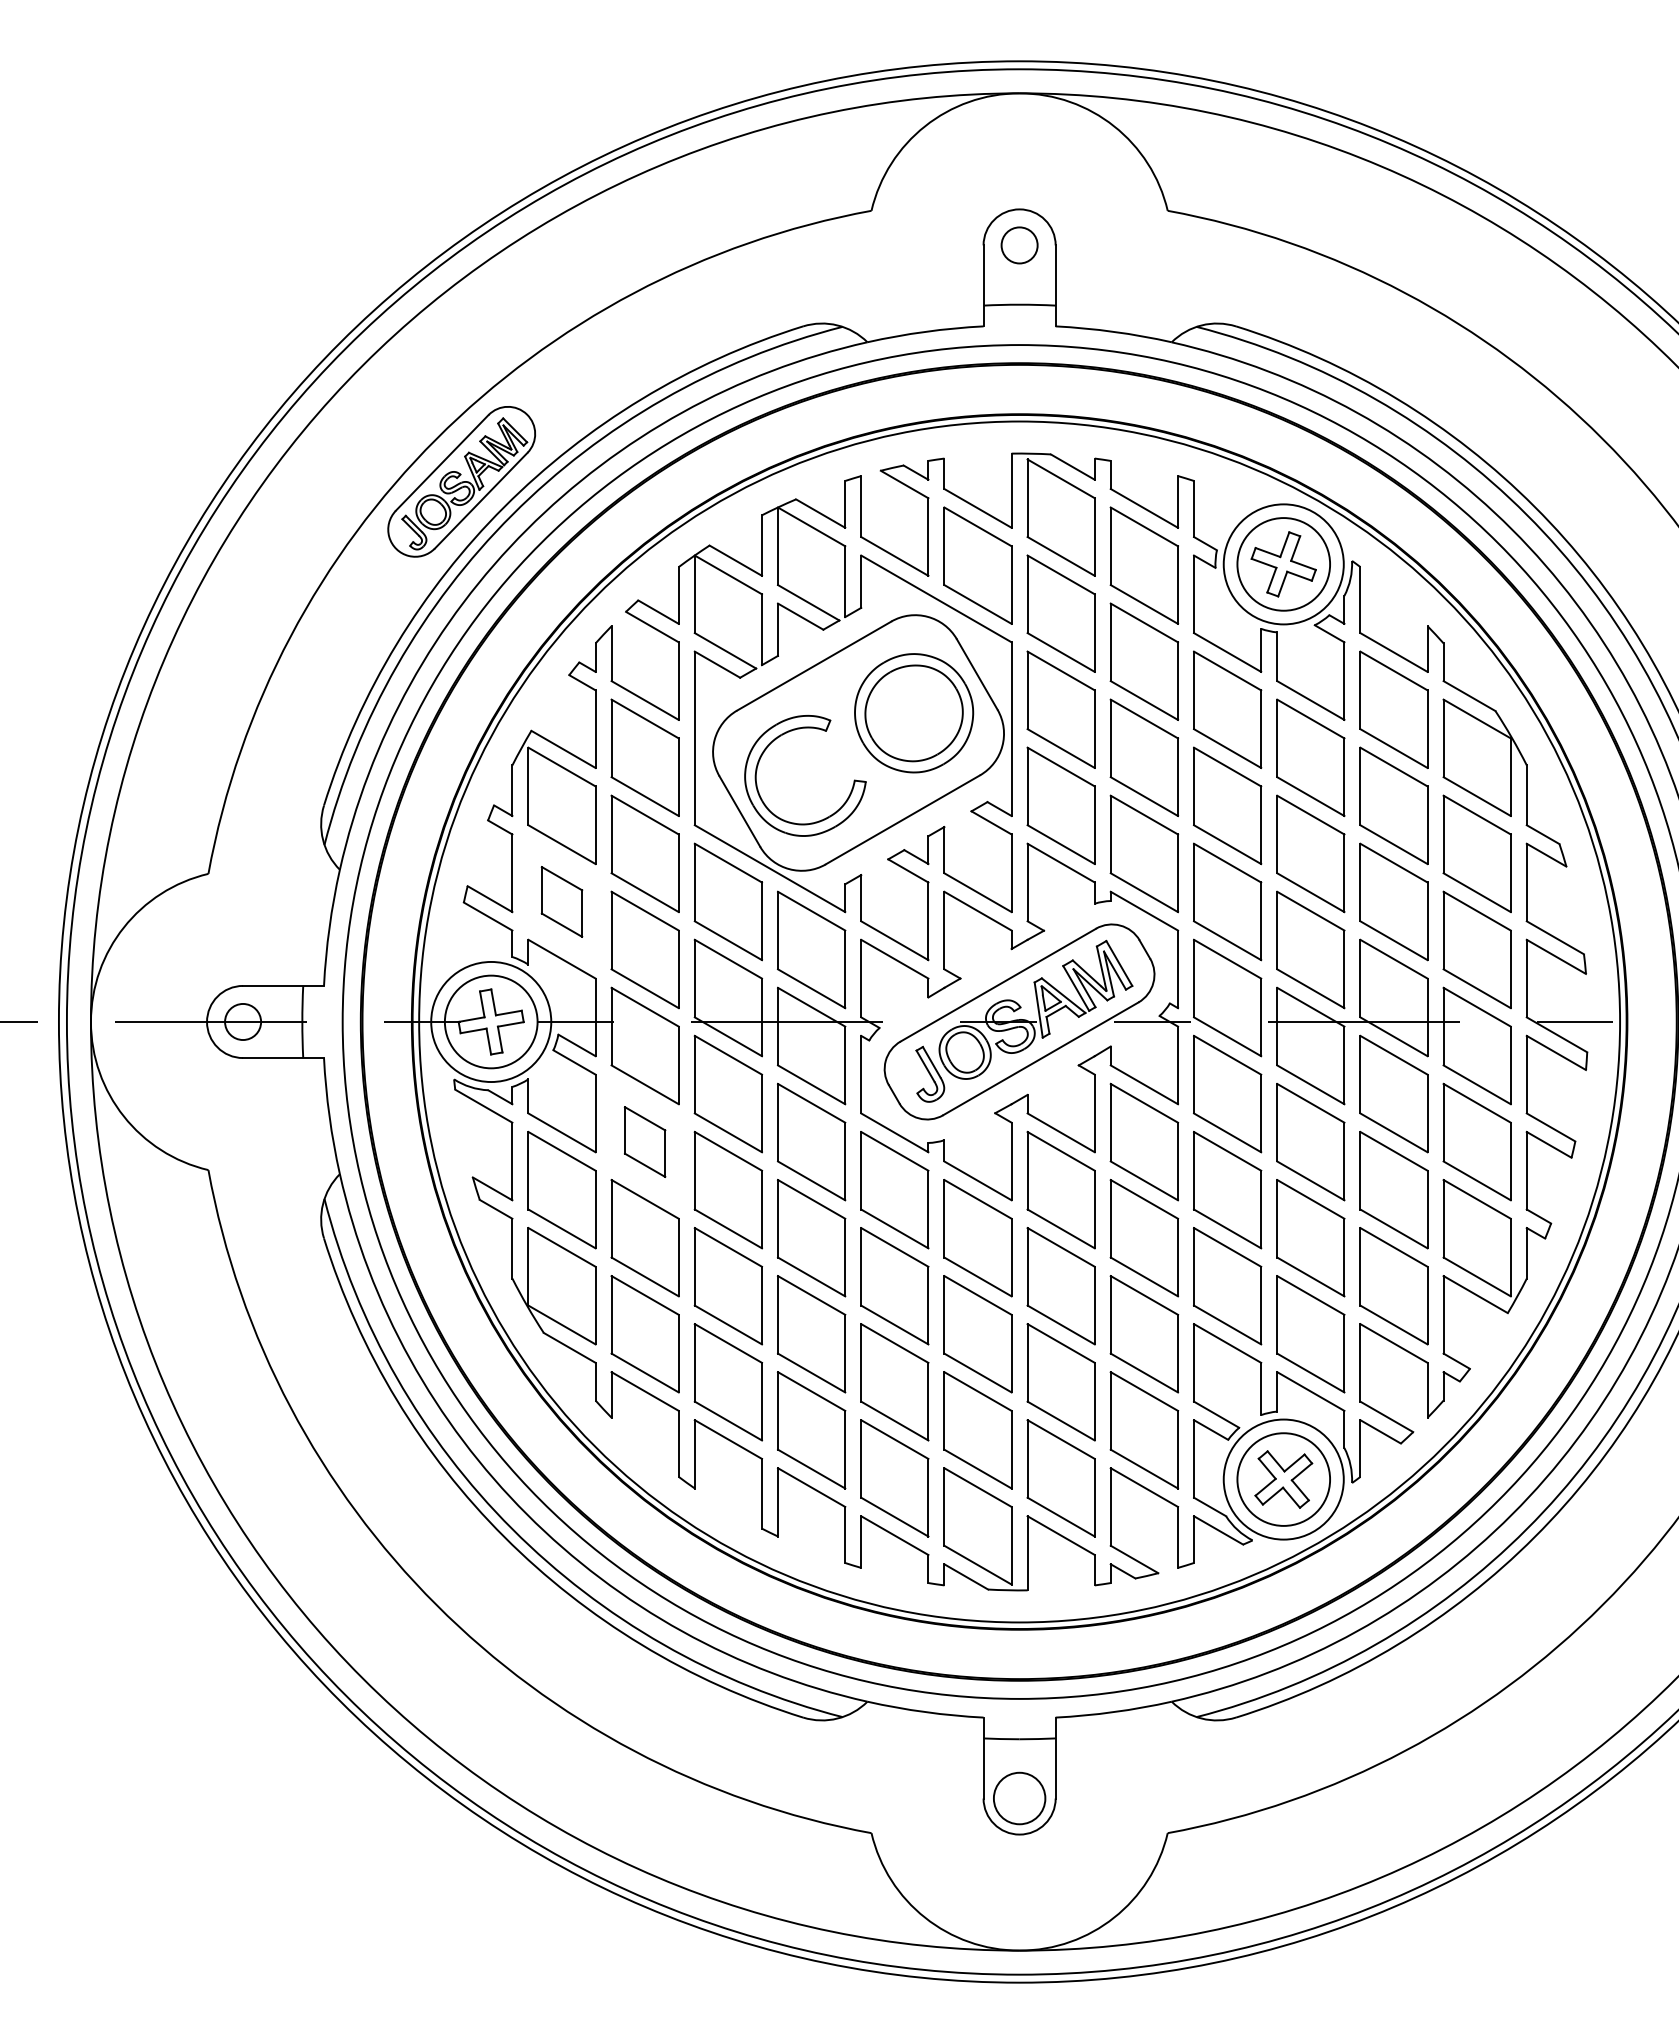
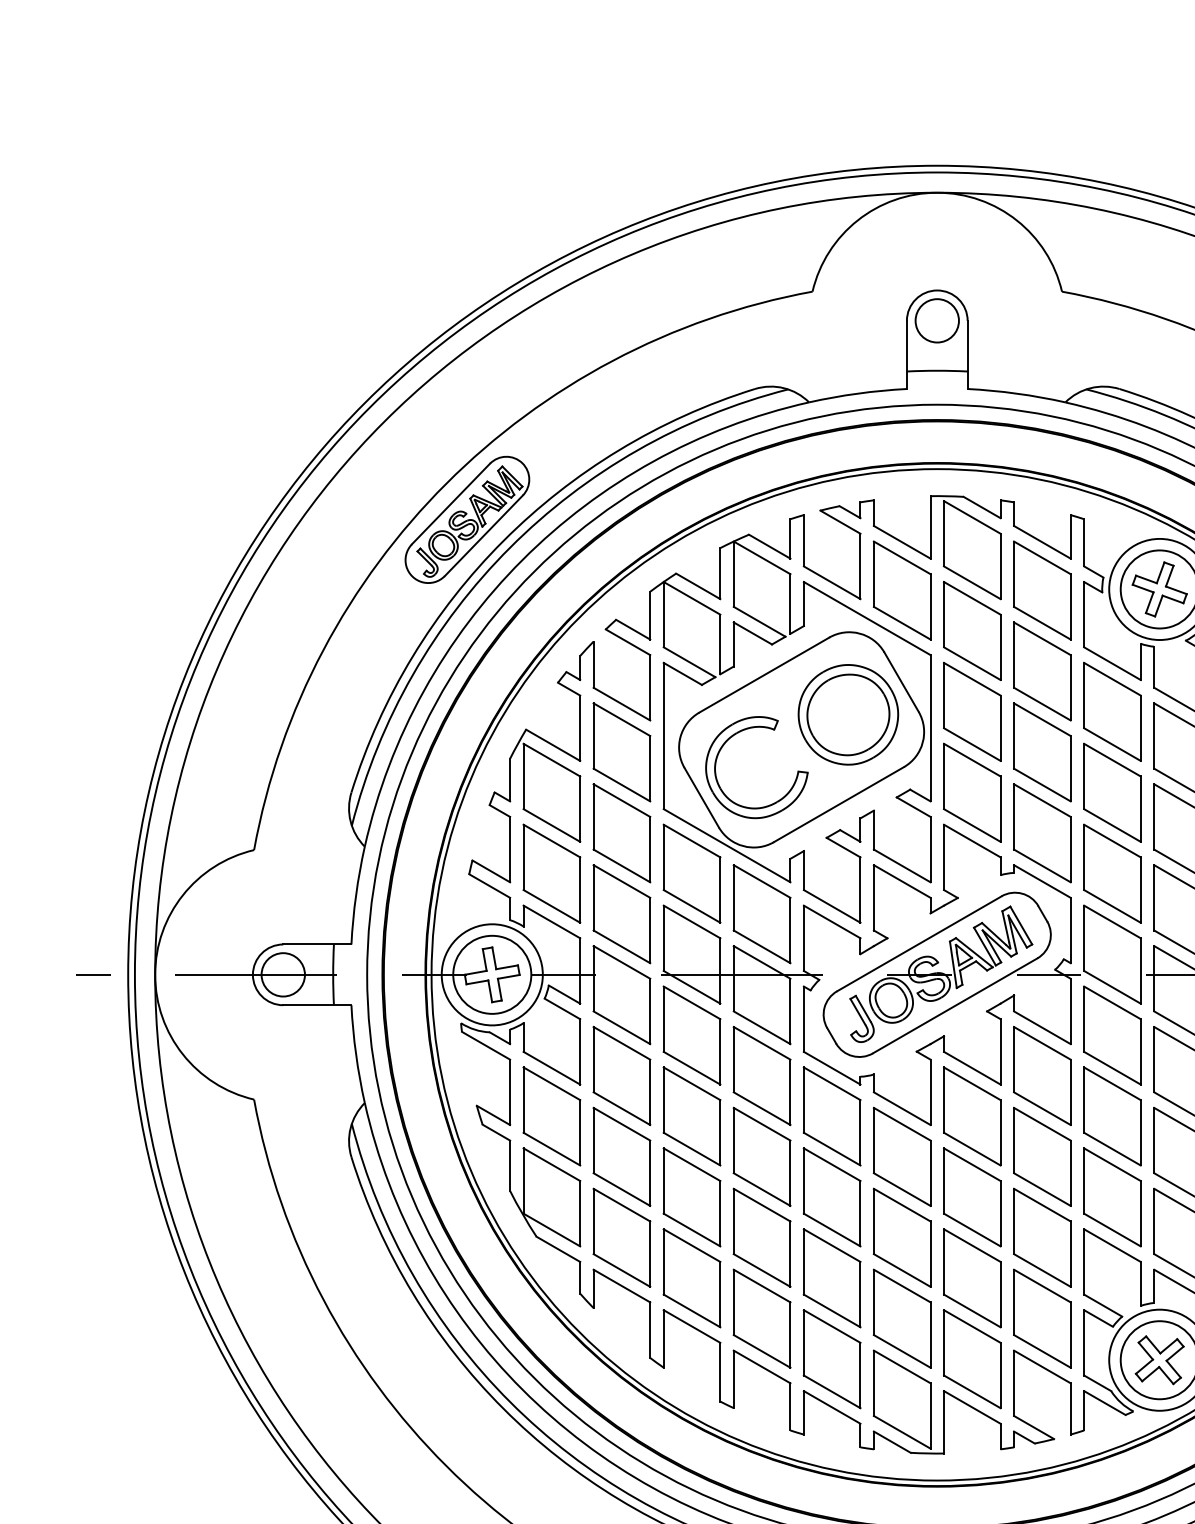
circle: (1019, 245) -> (937, 320), size x1.43
part: (561, 901) -> (551, 873), size x1.67
circle: (242, 1021) -> (282, 974), size x1.43
part: (644, 1141) -> (621, 1075), size x1.67

